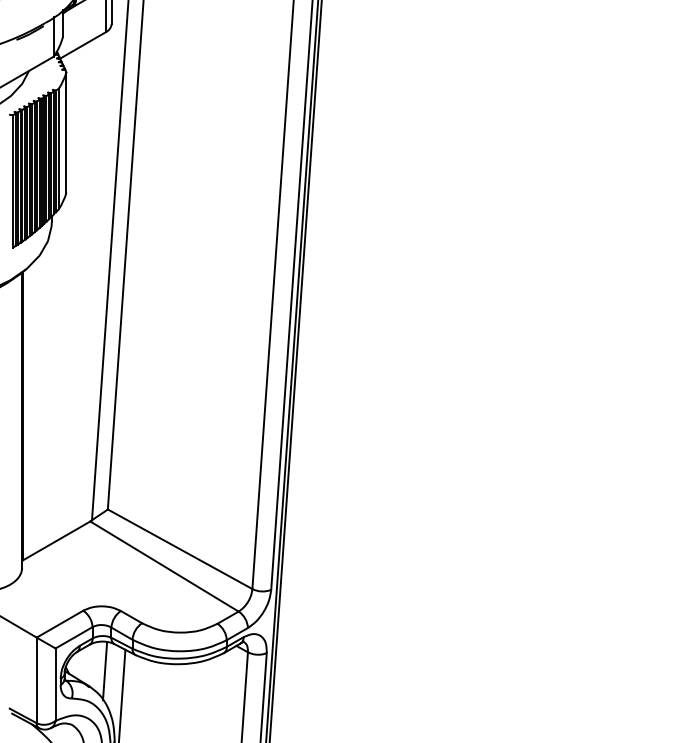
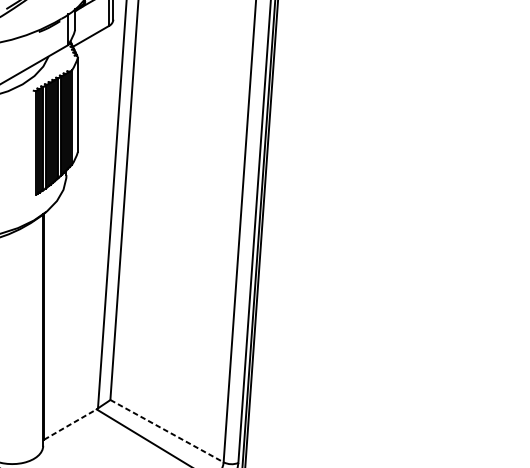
line: (56, 540) -> (70, 424), solid -> dashed
line: (180, 549) -> (167, 431), solid -> dashed

